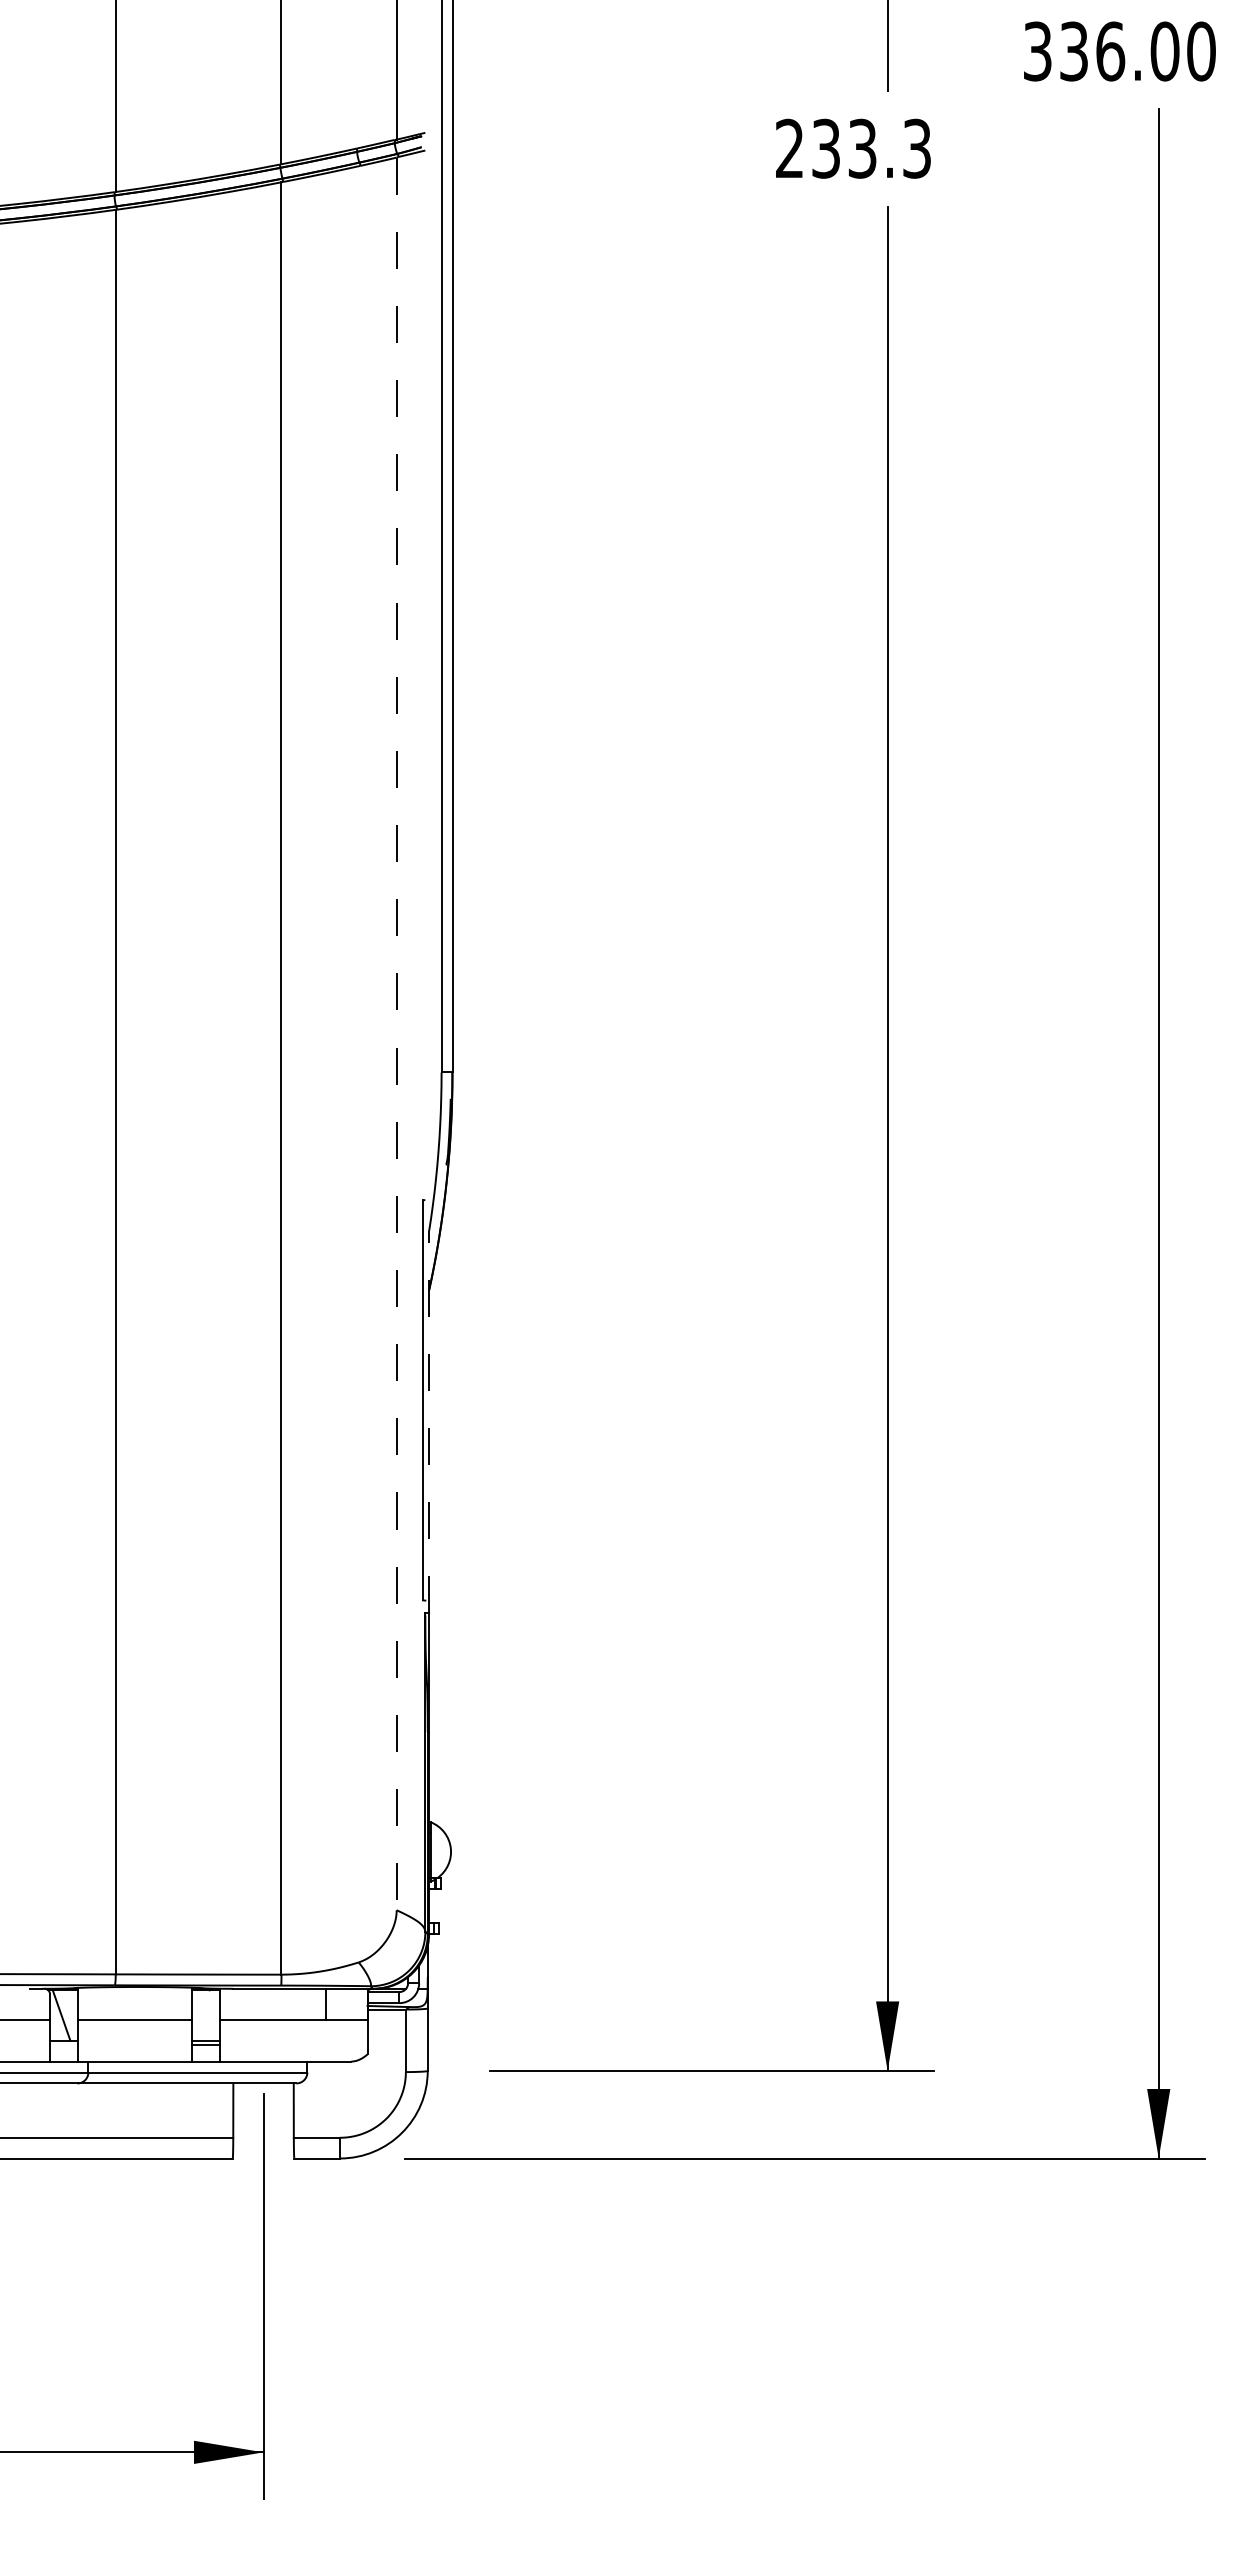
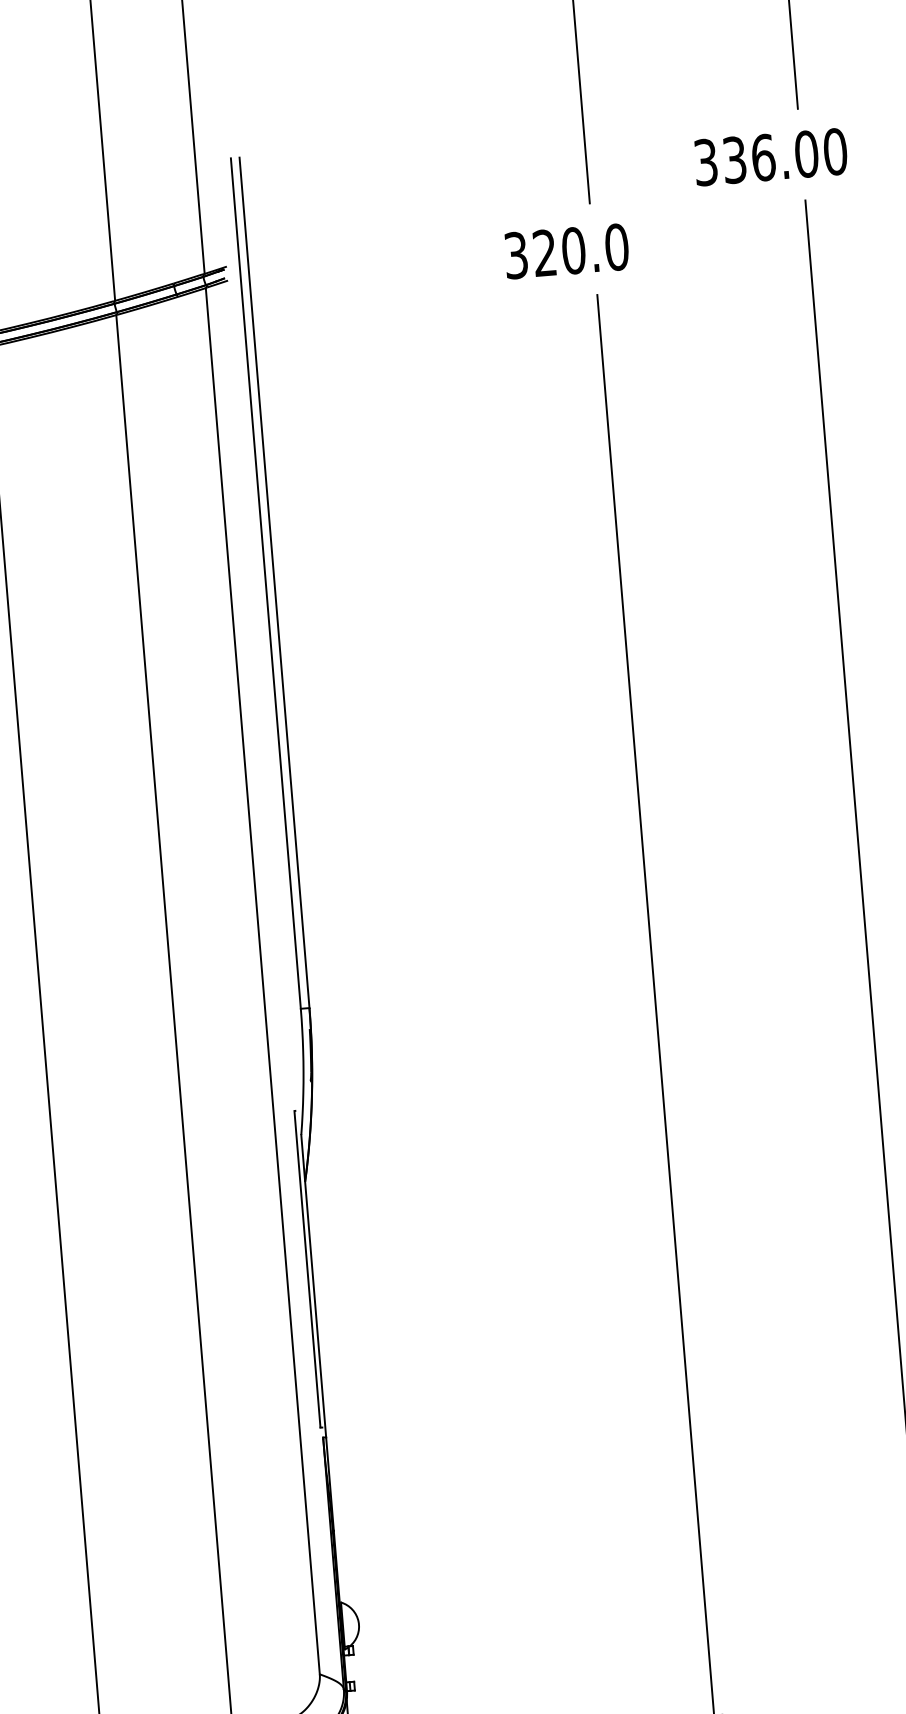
text: (853, 148) -> (566, 251), 233.3 -> 320.0
line: (396, 1034) -> (262, 981), dashed -> solid
line: (429, 1421) -> (313, 1285), dashed -> solid

